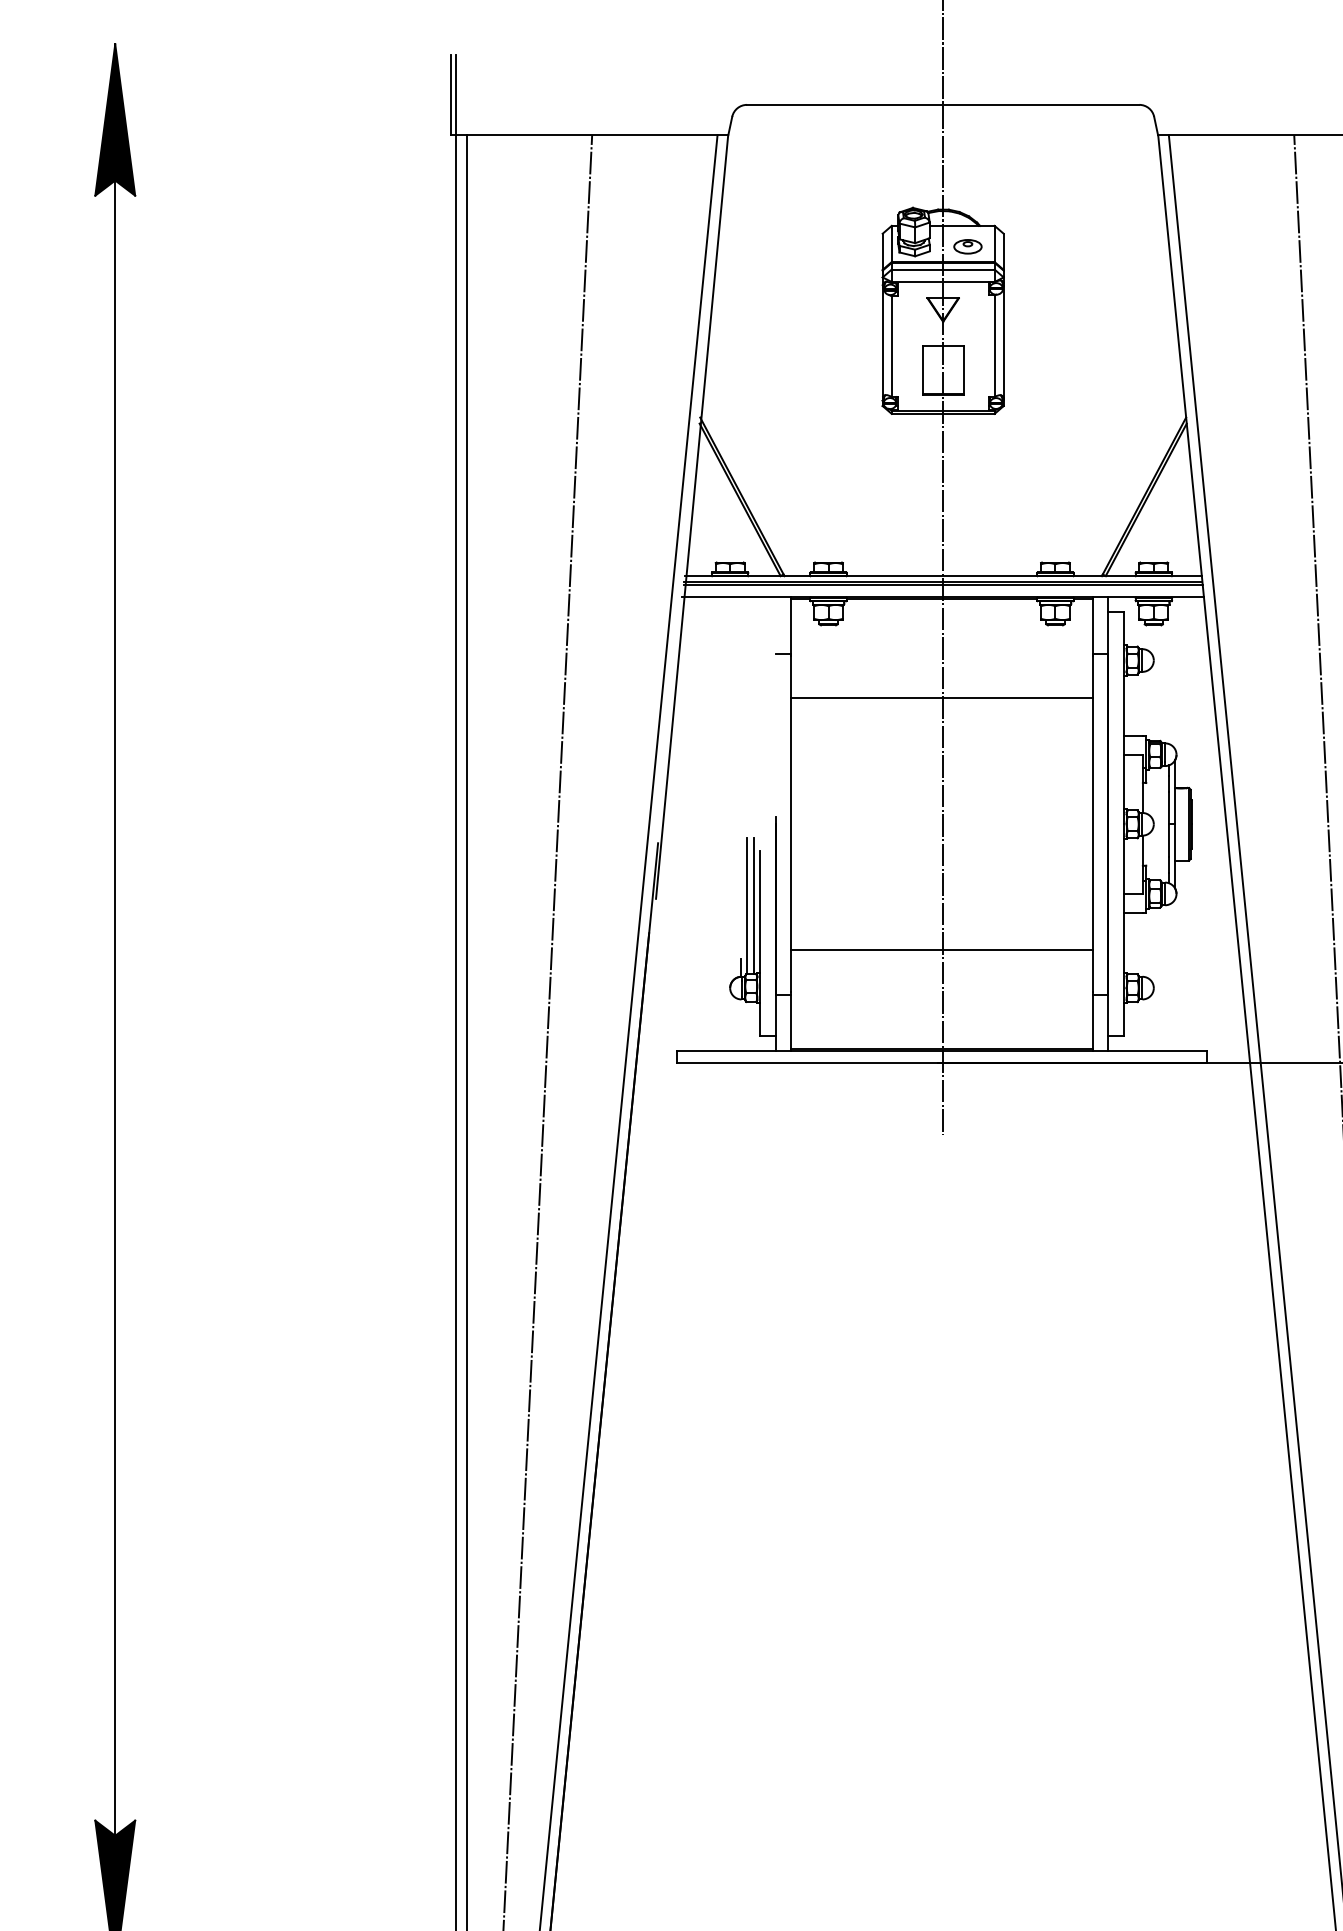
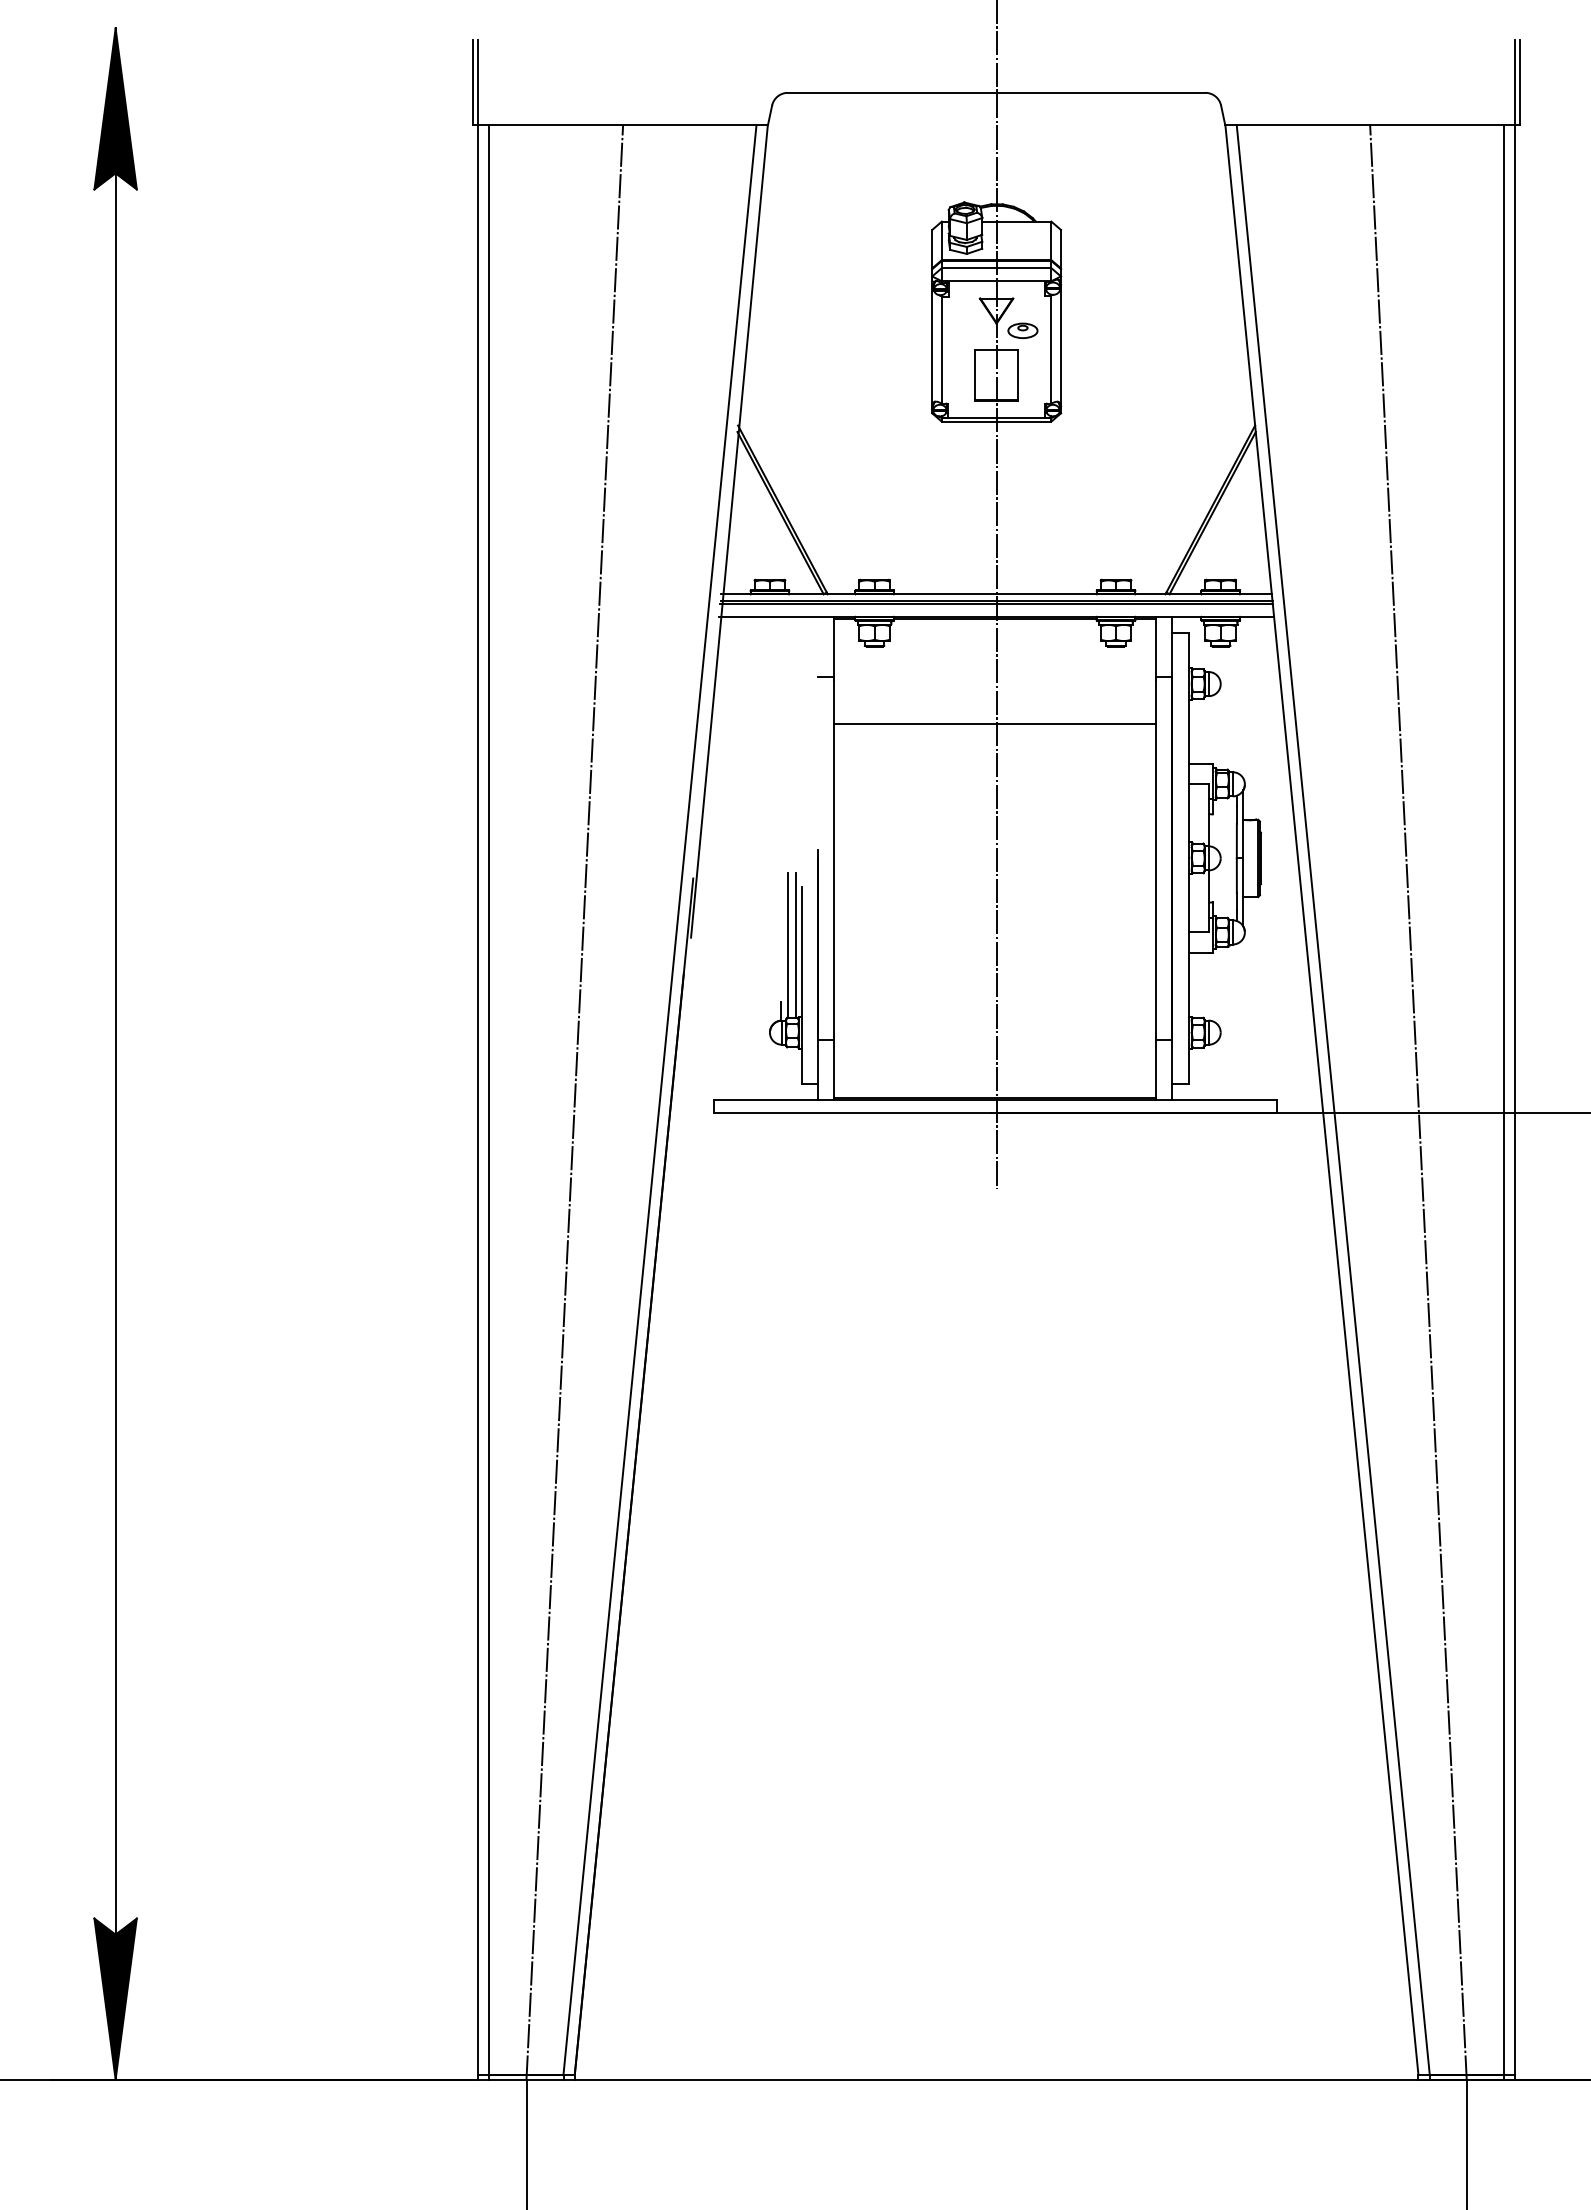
part: (967, 246) -> (1022, 330), moved
line: (942, 950) -> (995, 992), removed

